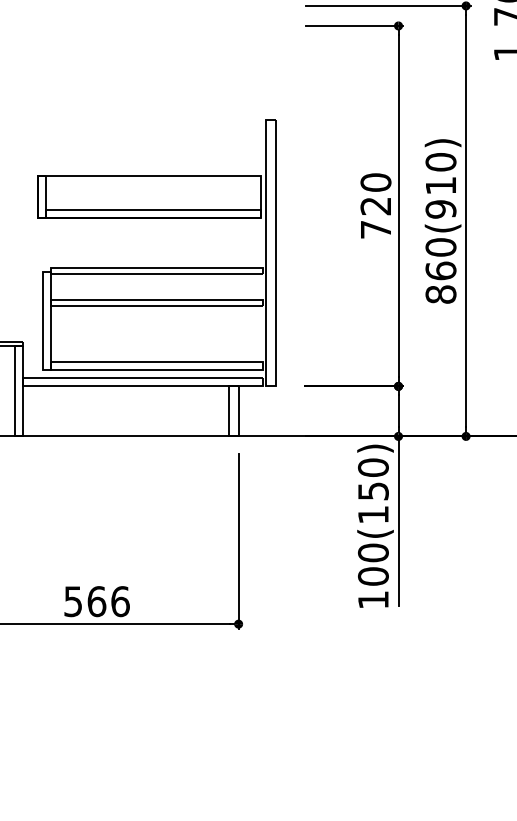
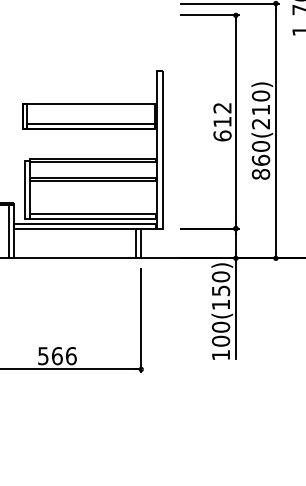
text: (375, 205) -> (222, 121), 720 -> 612
text: (441, 208) -> (261, 123), 860(910) -> 860(210)

